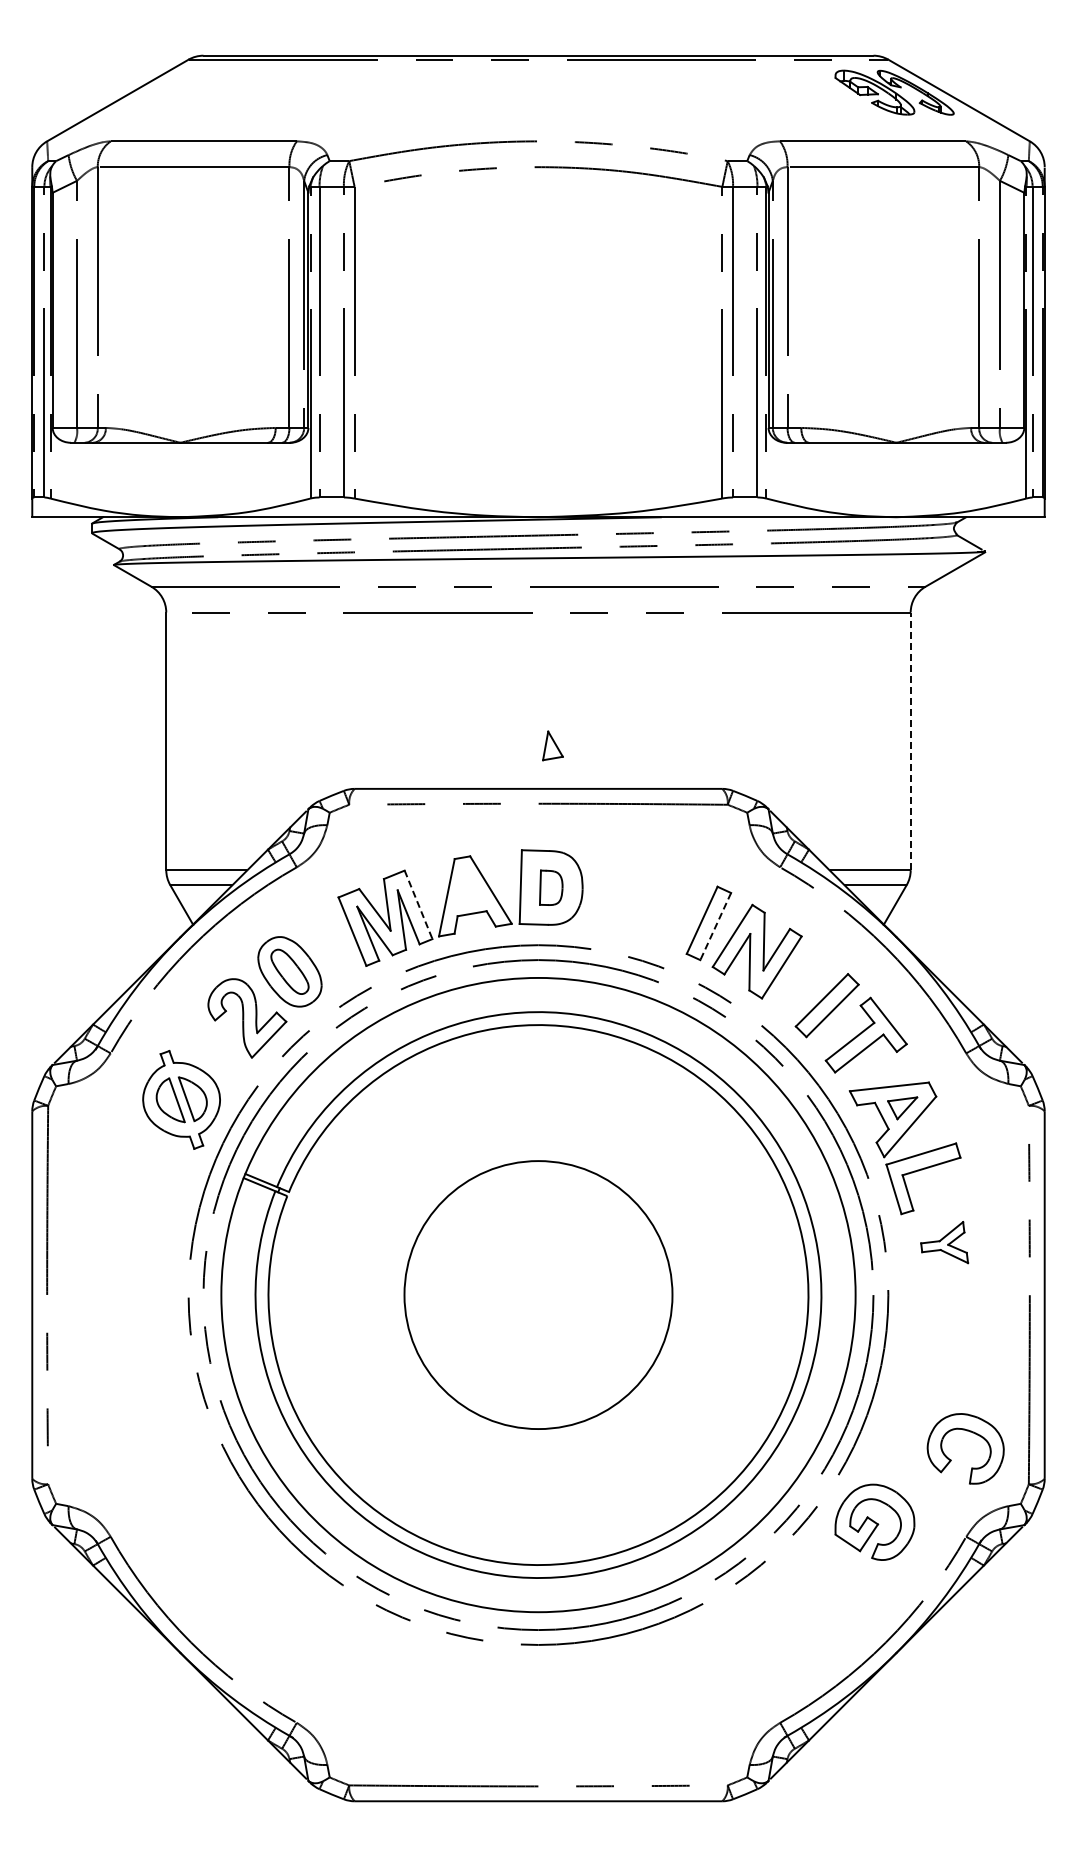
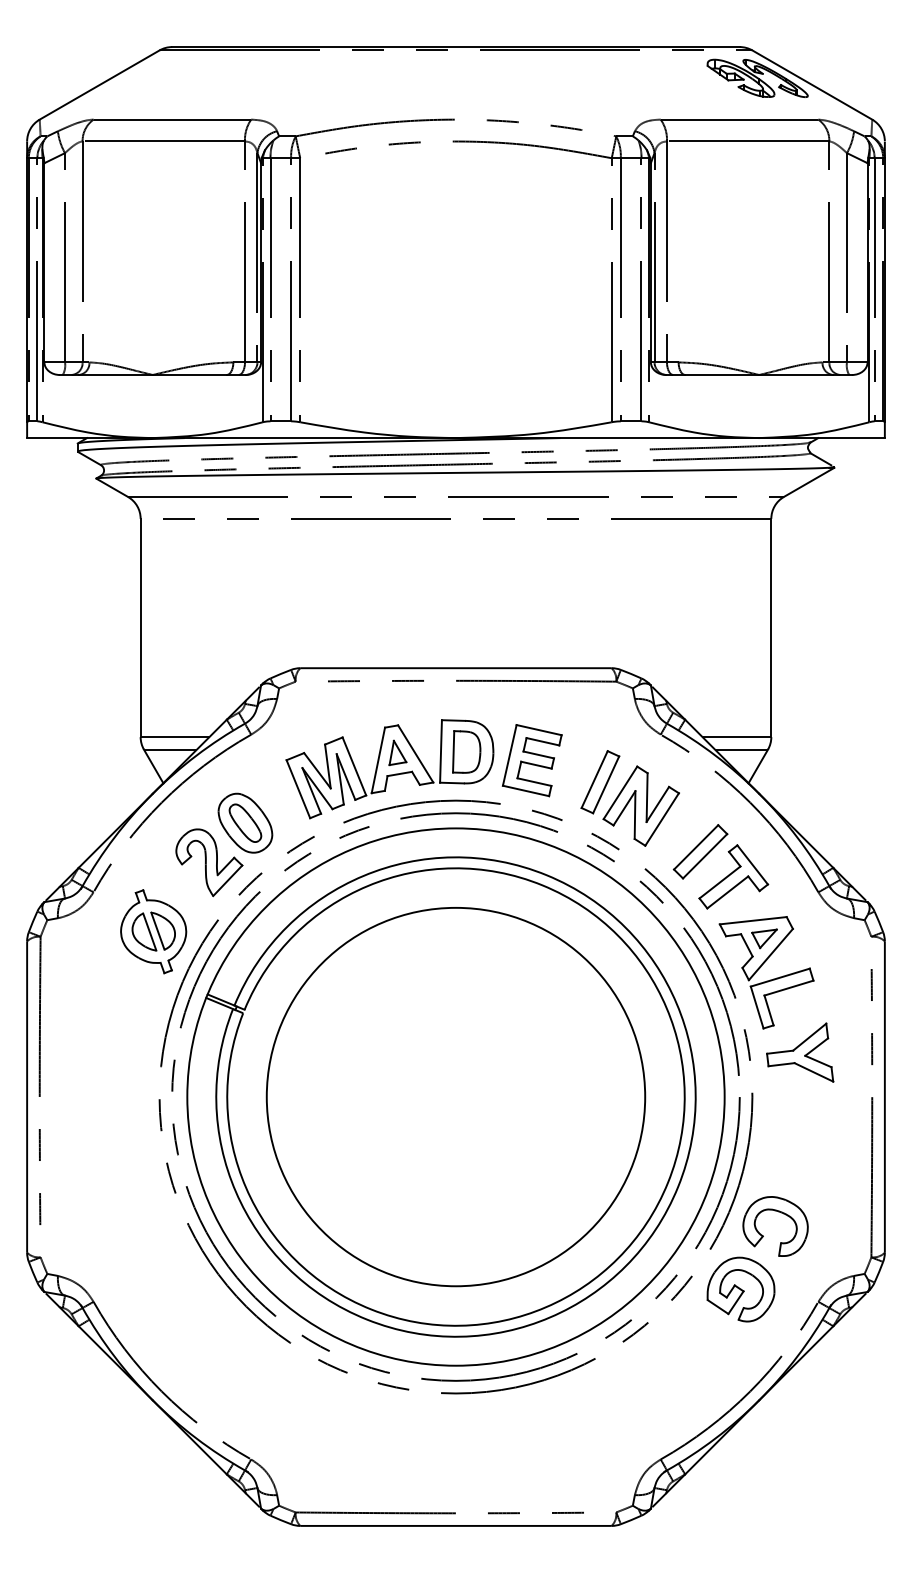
line: (910, 741) -> (771, 628), dashed -> solid
part: (552, 745) -> (397, 752), moved
part: (551, 887) -> (467, 751), size x1.43
part: (628, 897) -> (532, 760), added
line: (418, 904) -> (354, 766), dashed -> solid
line: (715, 926) -> (605, 784), dashed -> solid
part: (944, 1242) -> (799, 1052), size x1.67
circle: (538, 1294) -> (456, 1096), size x1.67
part: (972, 1433) -> (781, 1213), moved

